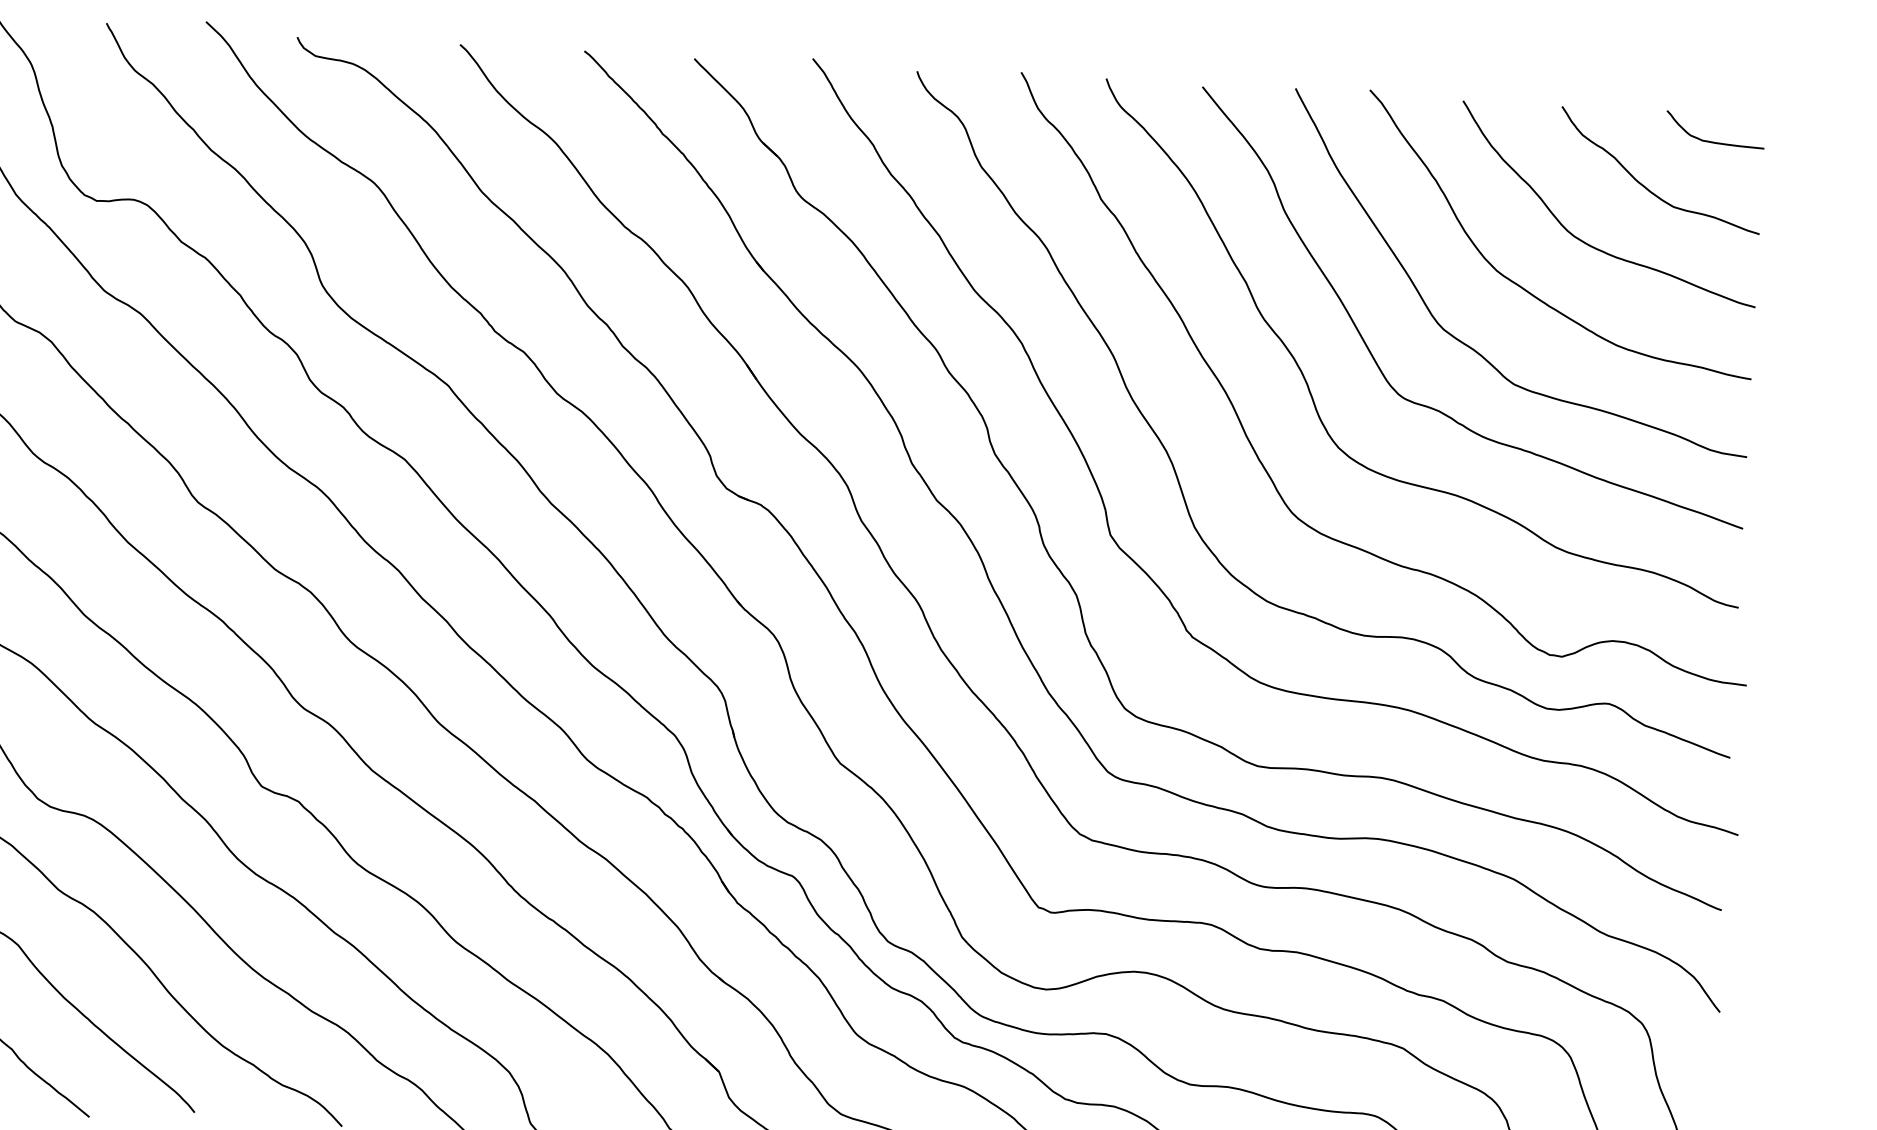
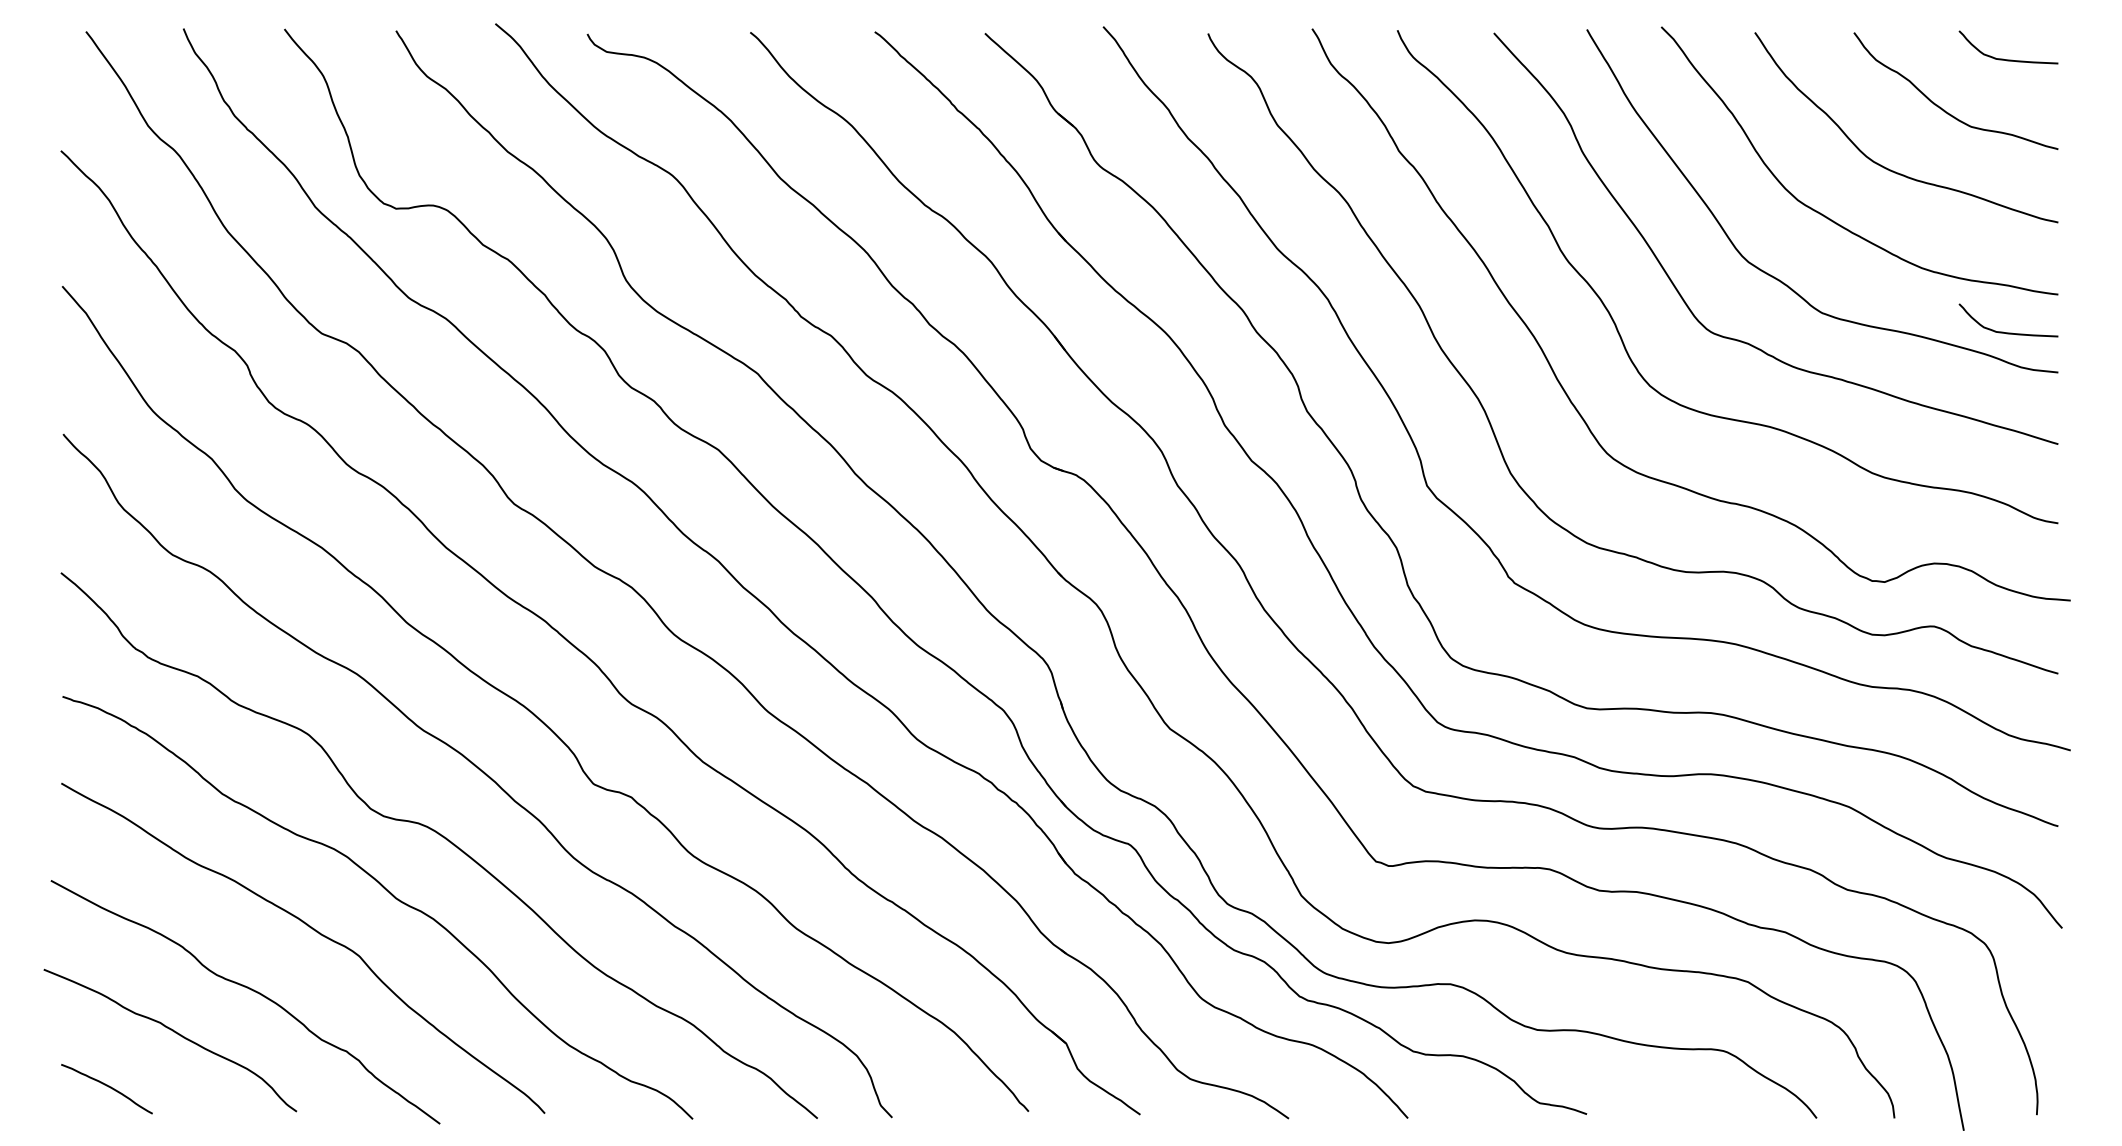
curve: (1699, 414) -> (2008, 332), added

